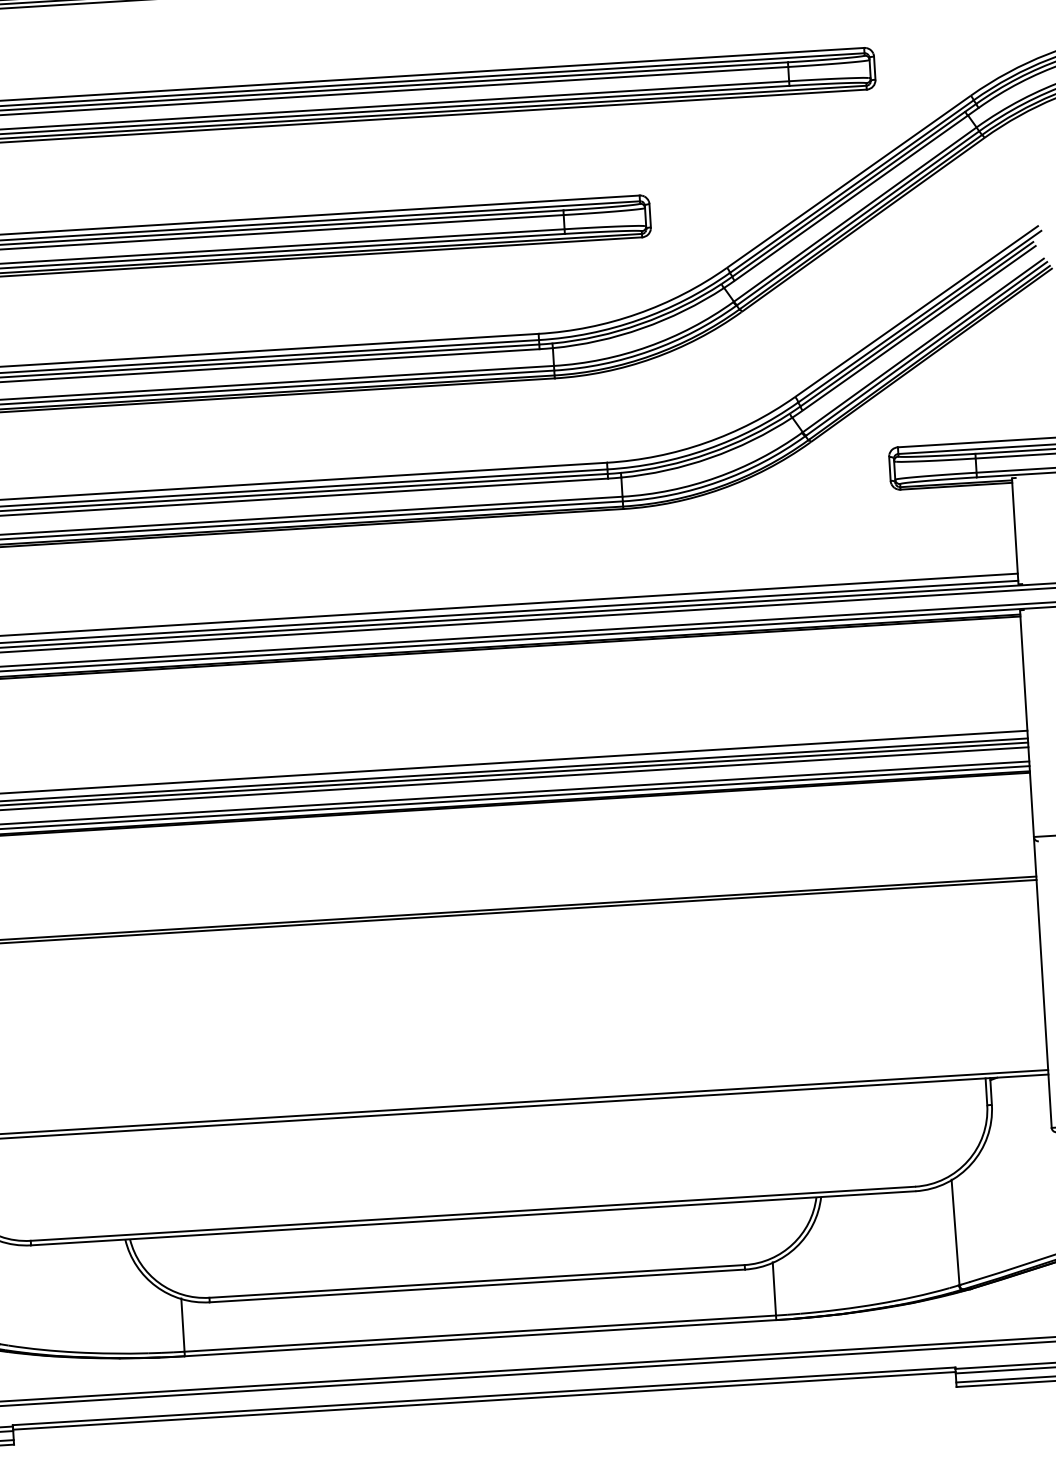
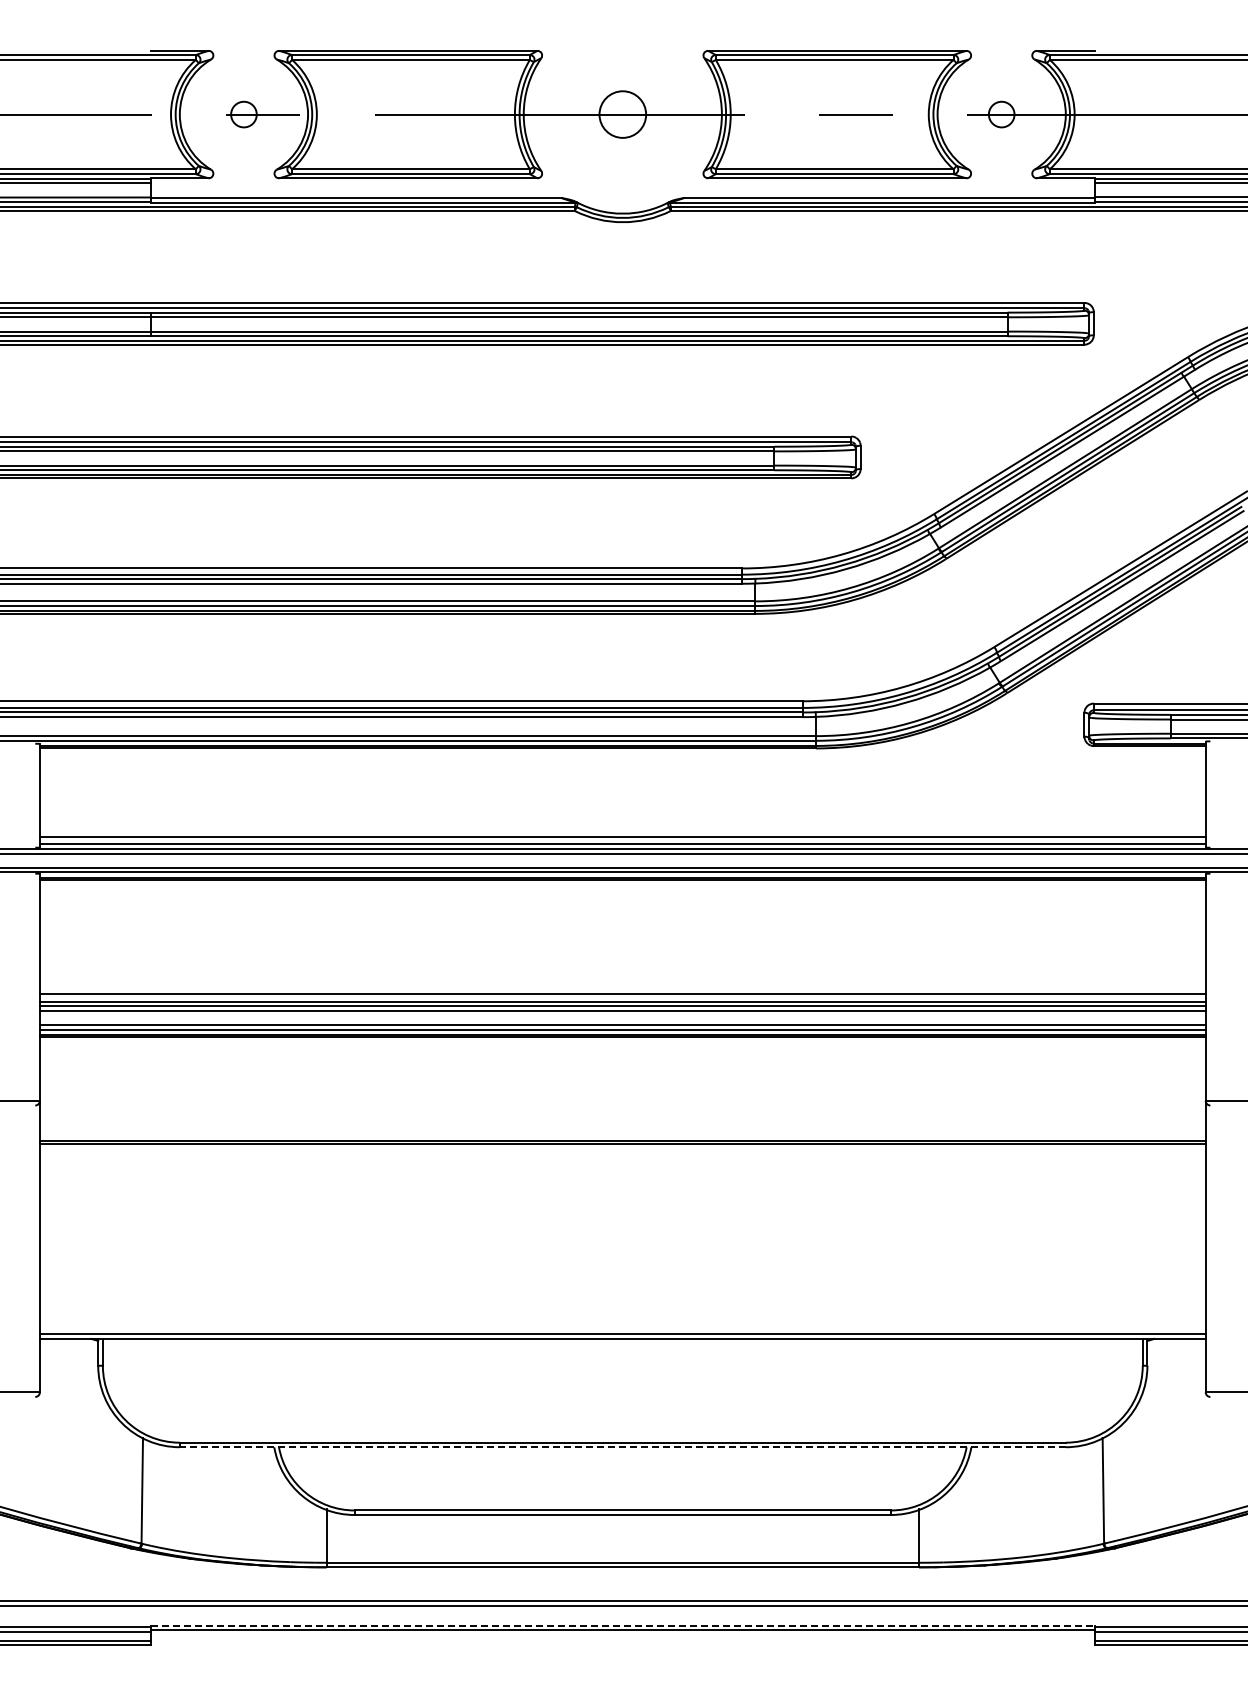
line: (472, 1218) -> (622, 1447), solid -> dashed
line: (484, 1396) -> (623, 1625), solid -> dashed

